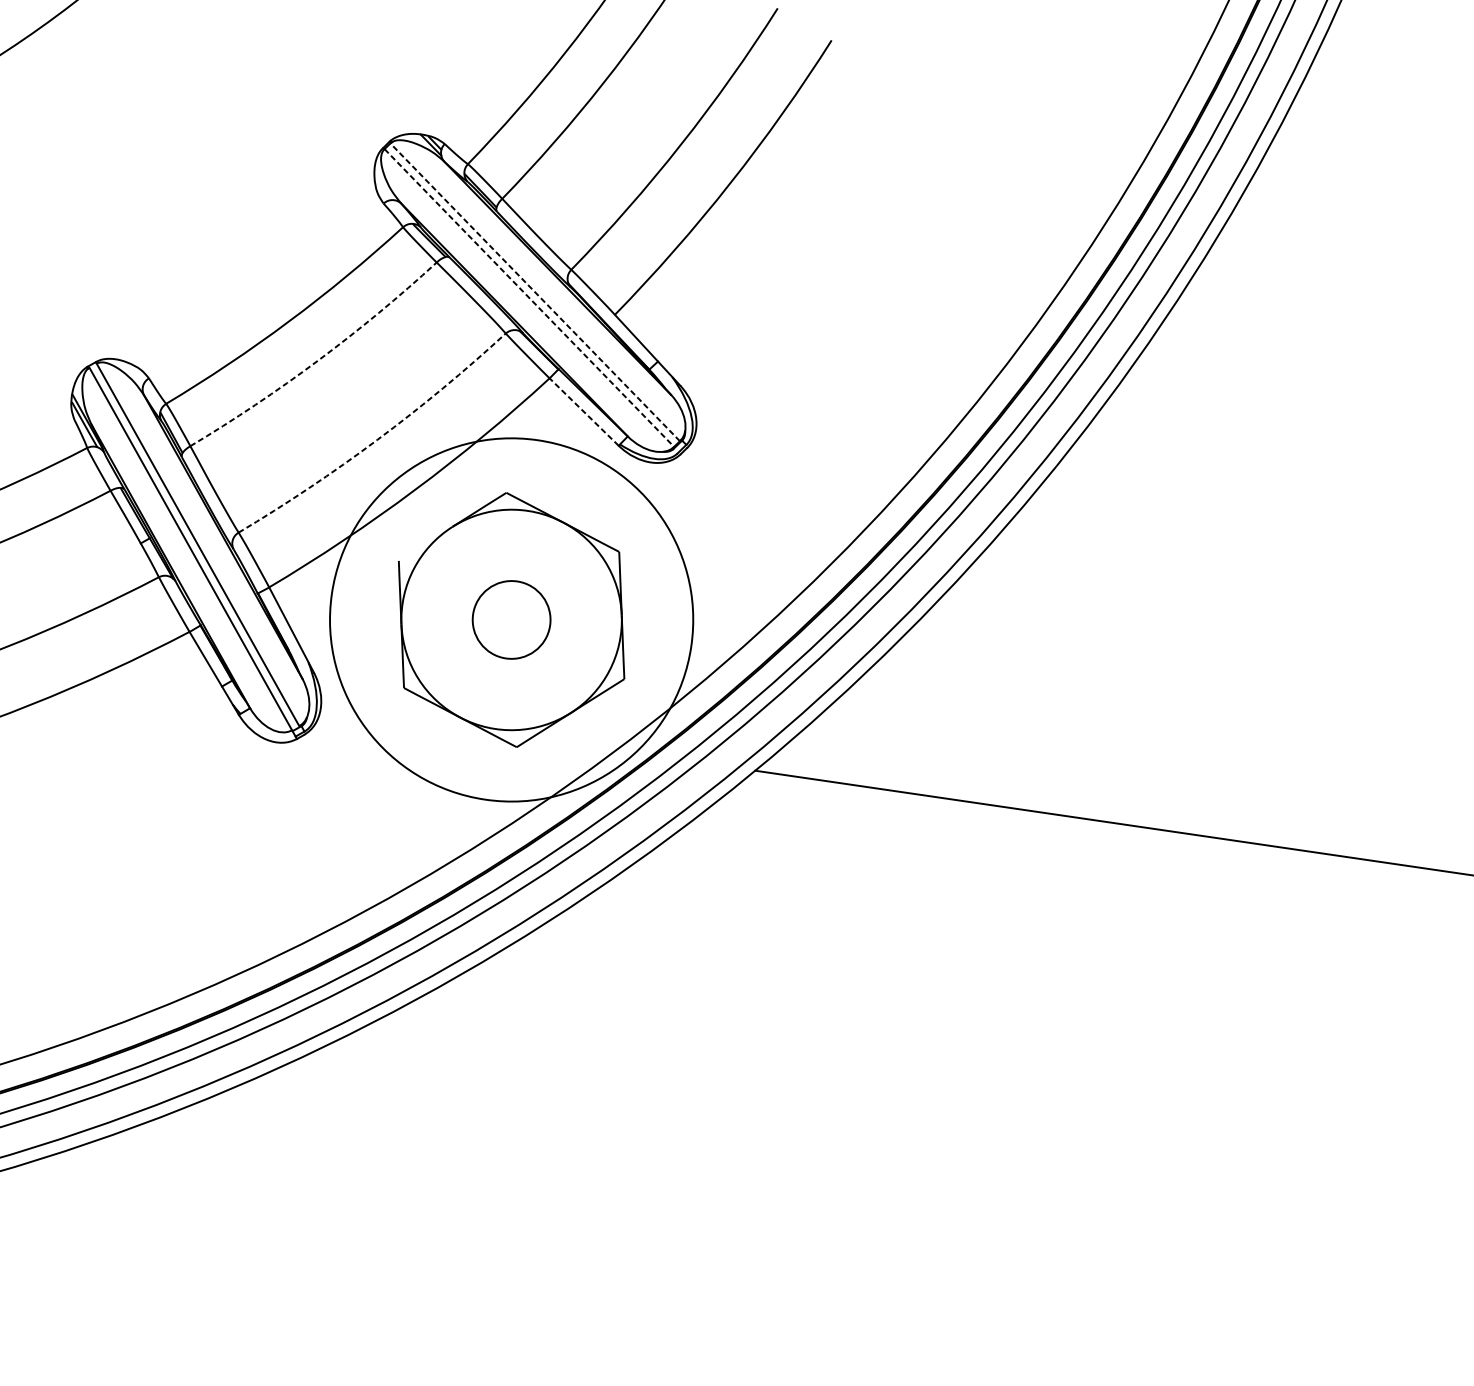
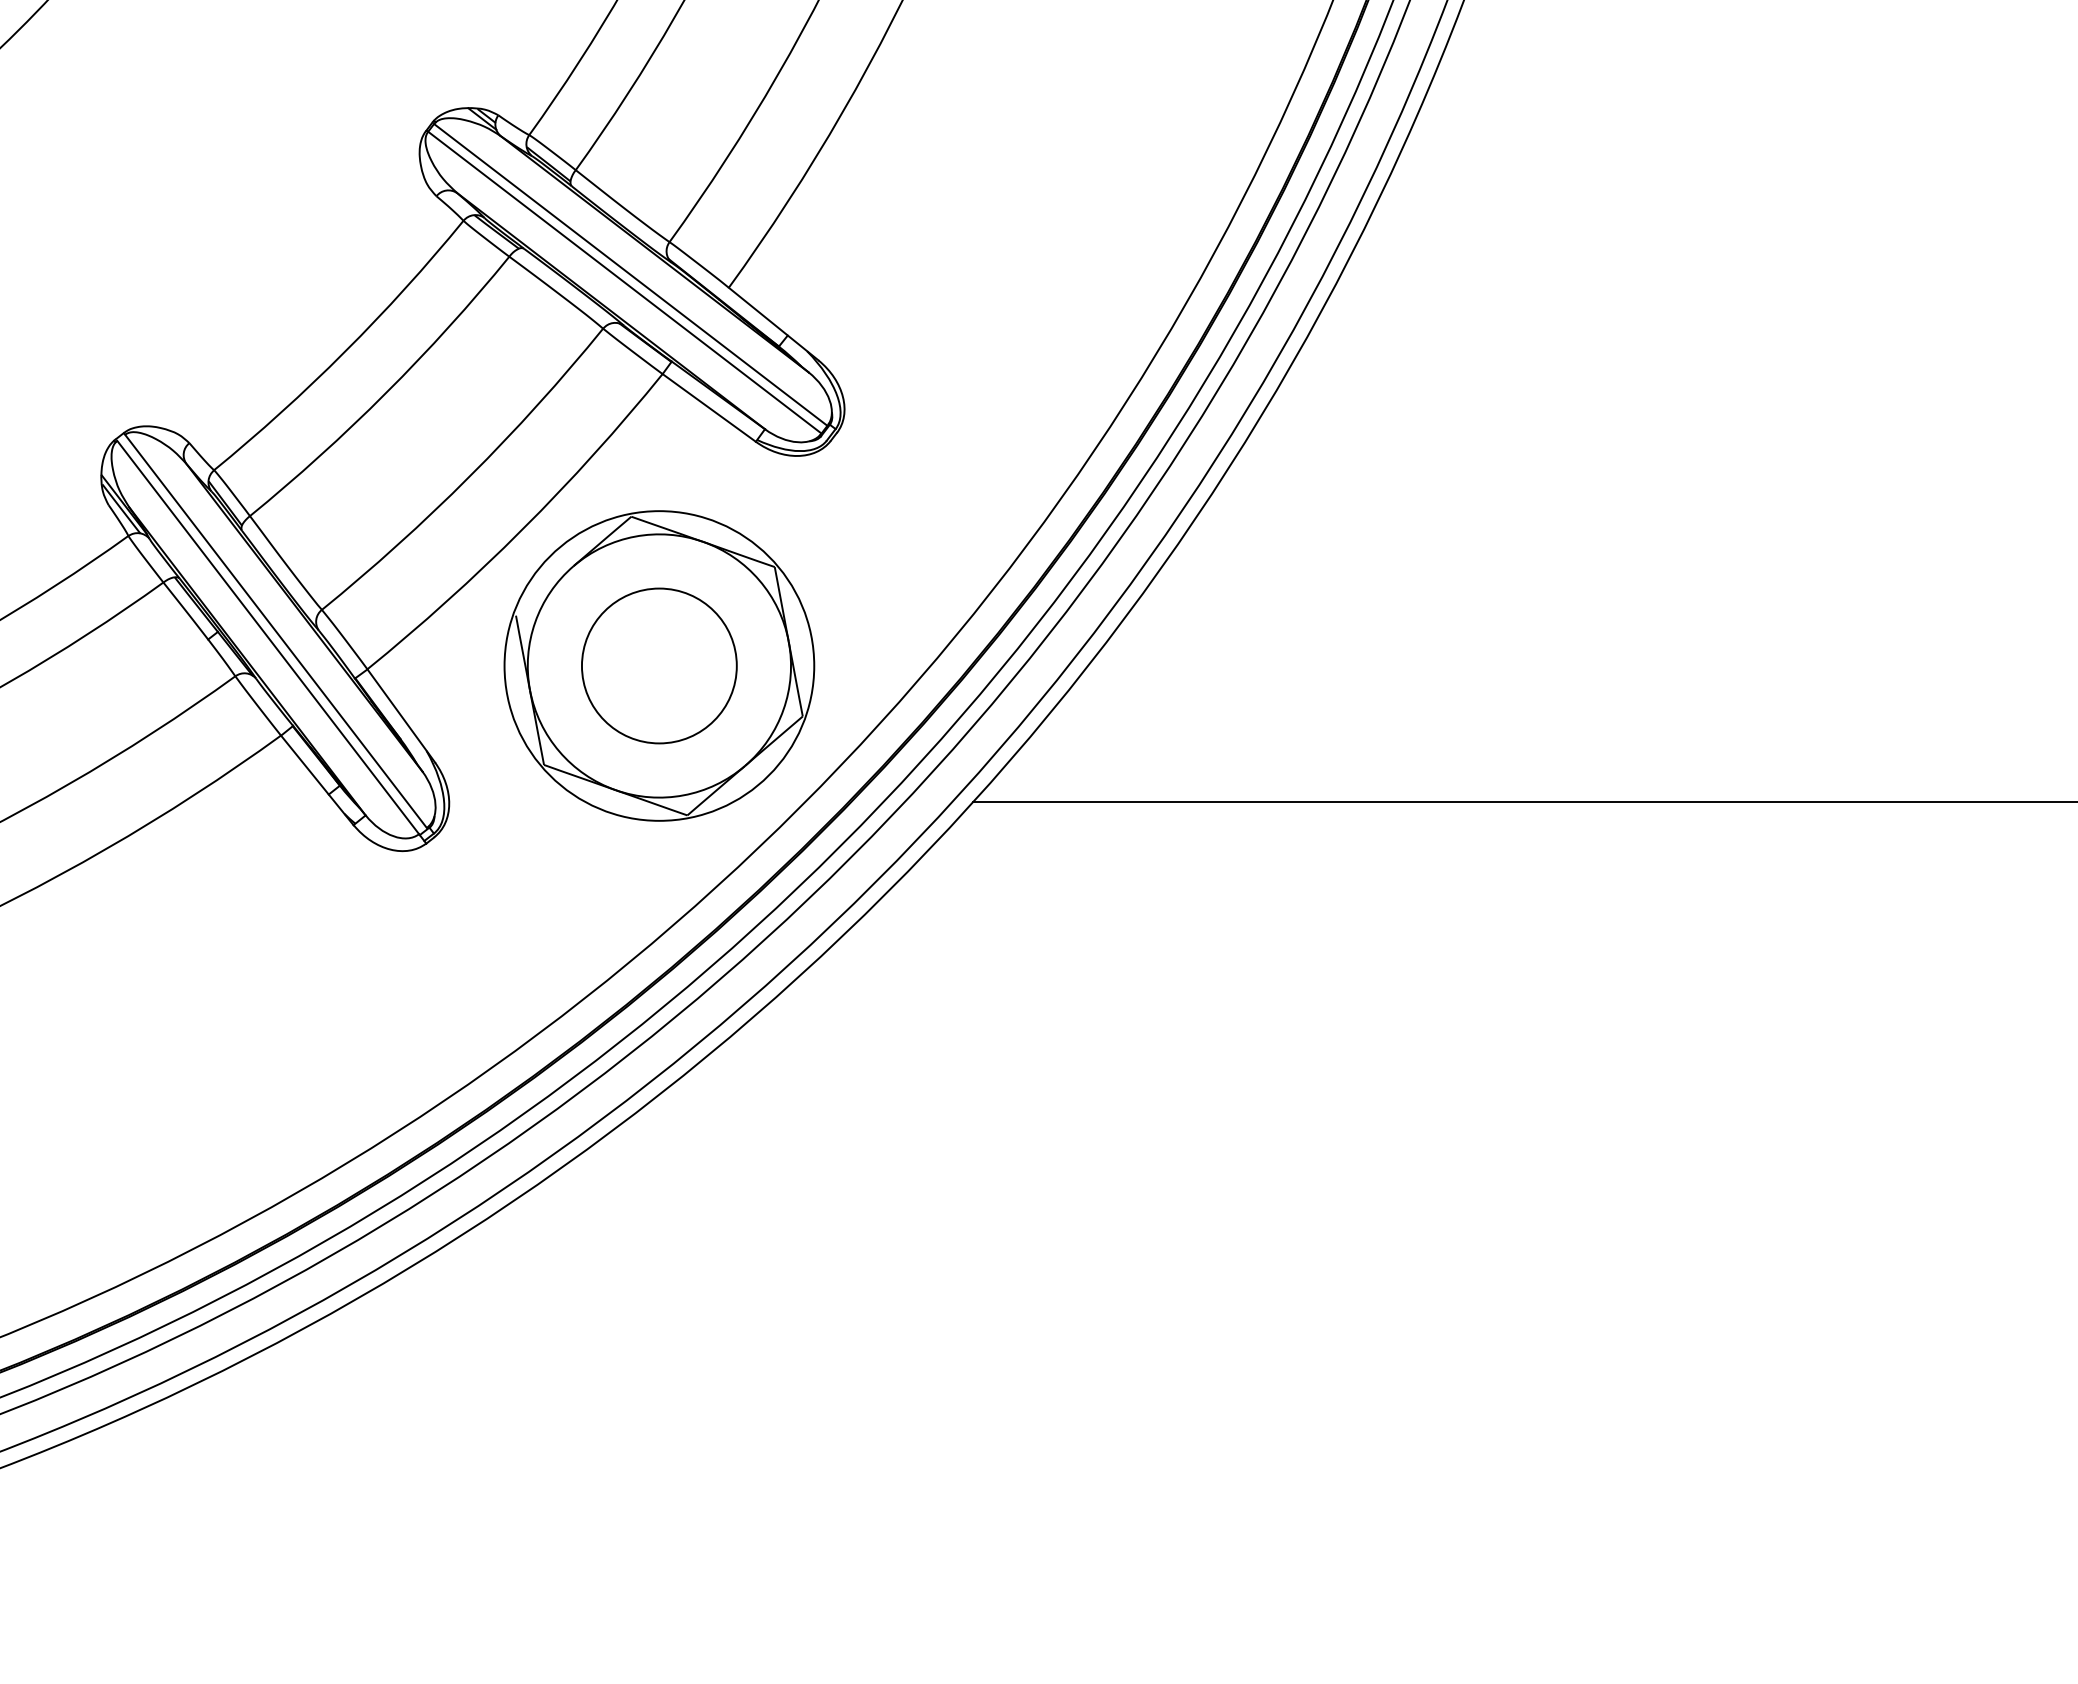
line: (535, 291) -> (630, 274), dashed -> solid
line: (529, 297) -> (624, 282), dashed -> solid
arc: (318, 360) -> (386, 392), dashed -> solid
line: (584, 411) -> (709, 407), dashed -> solid
arc: (377, 439) -> (469, 476), dashed -> solid
circle: (510, 619) -> (658, 665), size x1.67
circle: (511, 619) -> (659, 665), size x0.71

